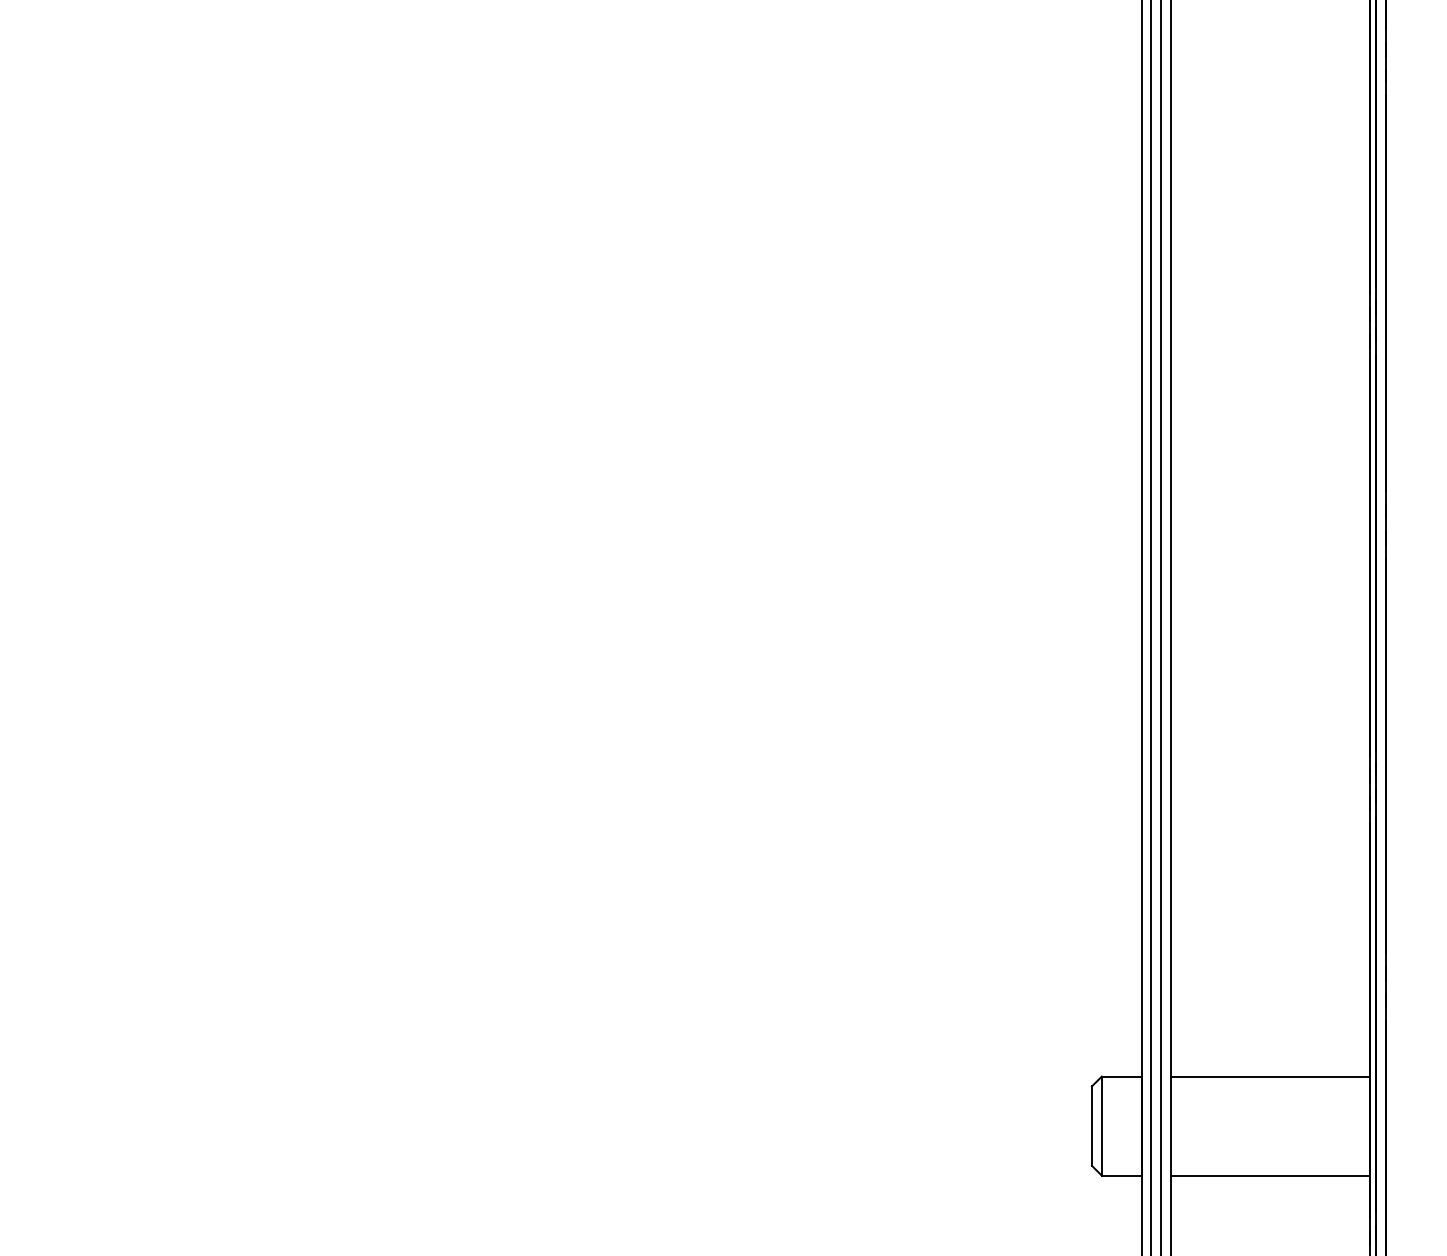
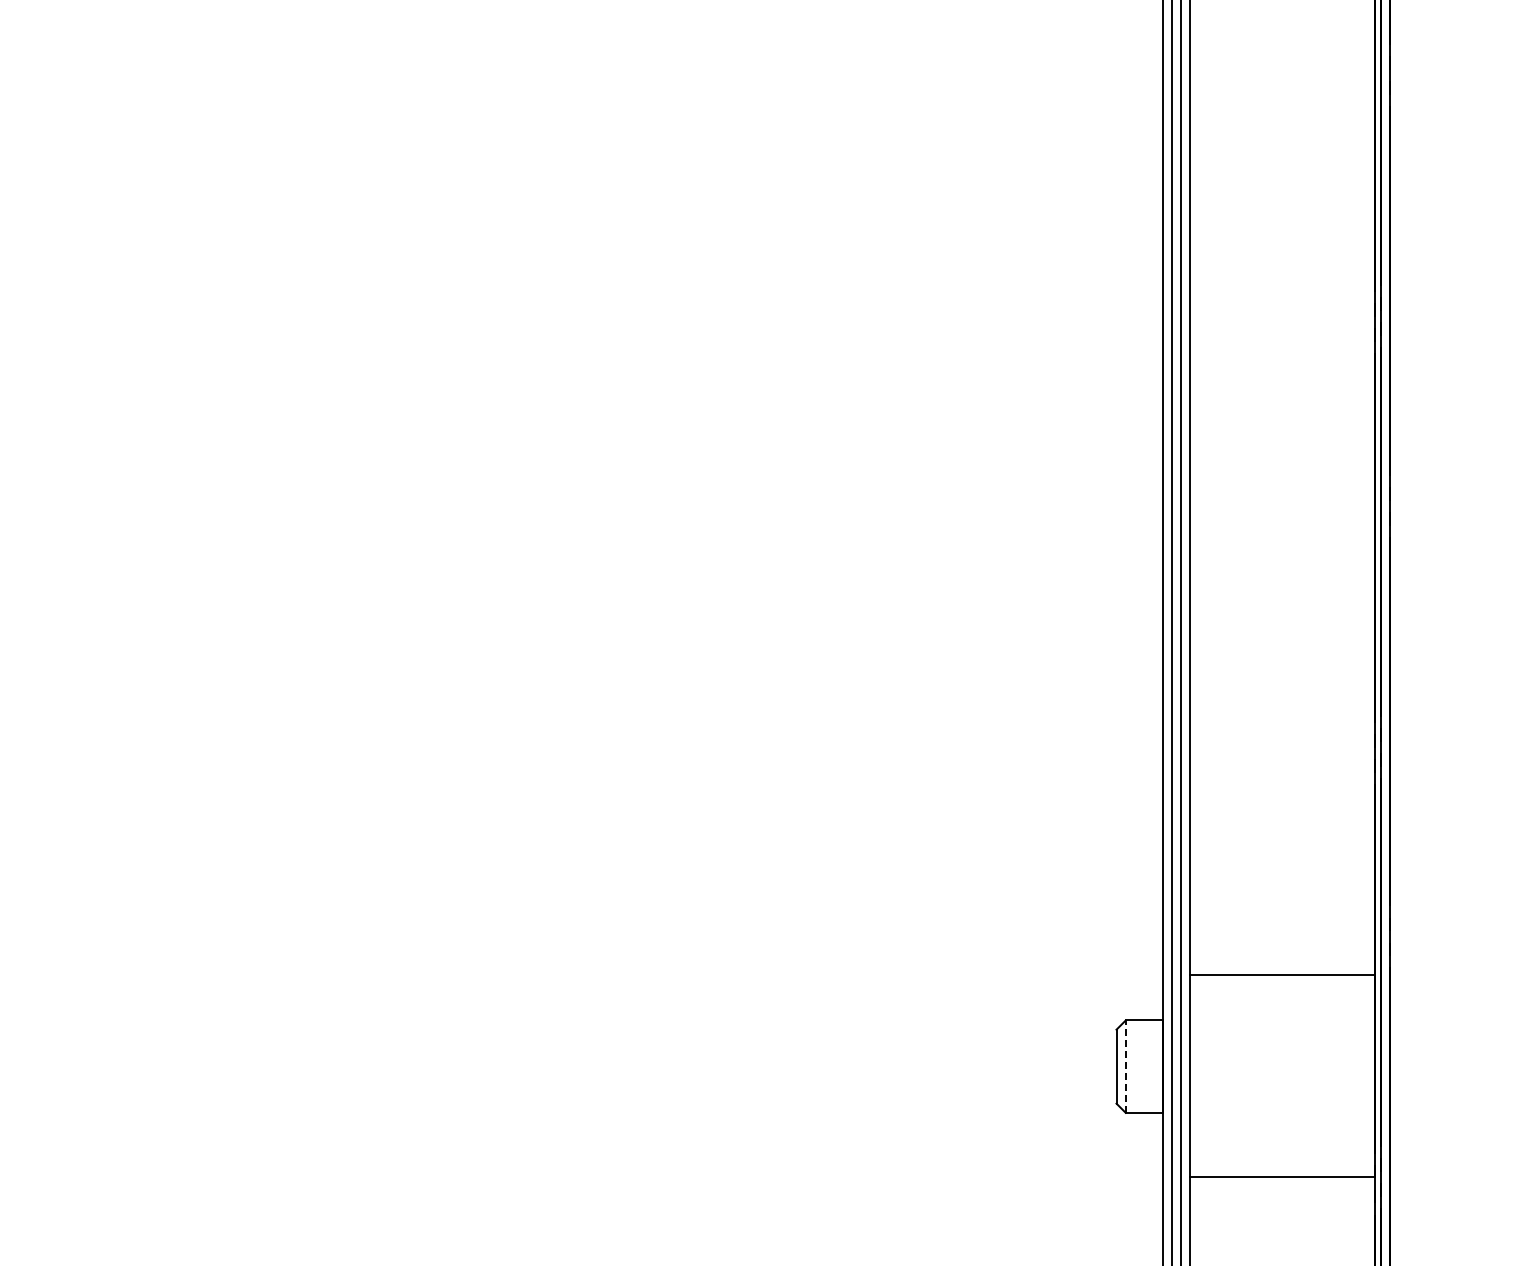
line: (1270, 1076) -> (1282, 975), moved
line: (1101, 1125) -> (1125, 1066), solid -> dashed
line: (1270, 1175) -> (1282, 1176), moved

